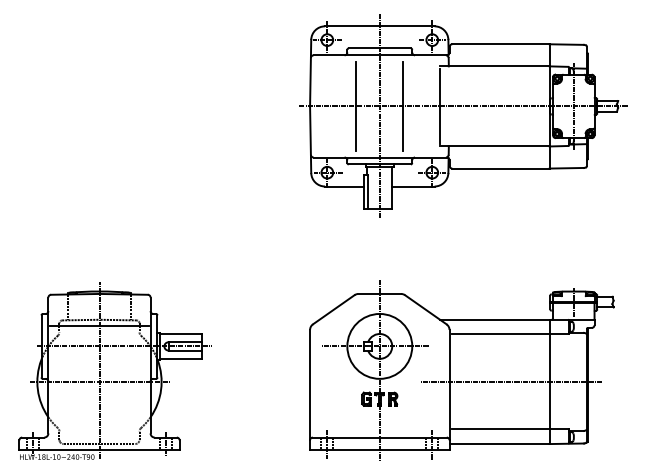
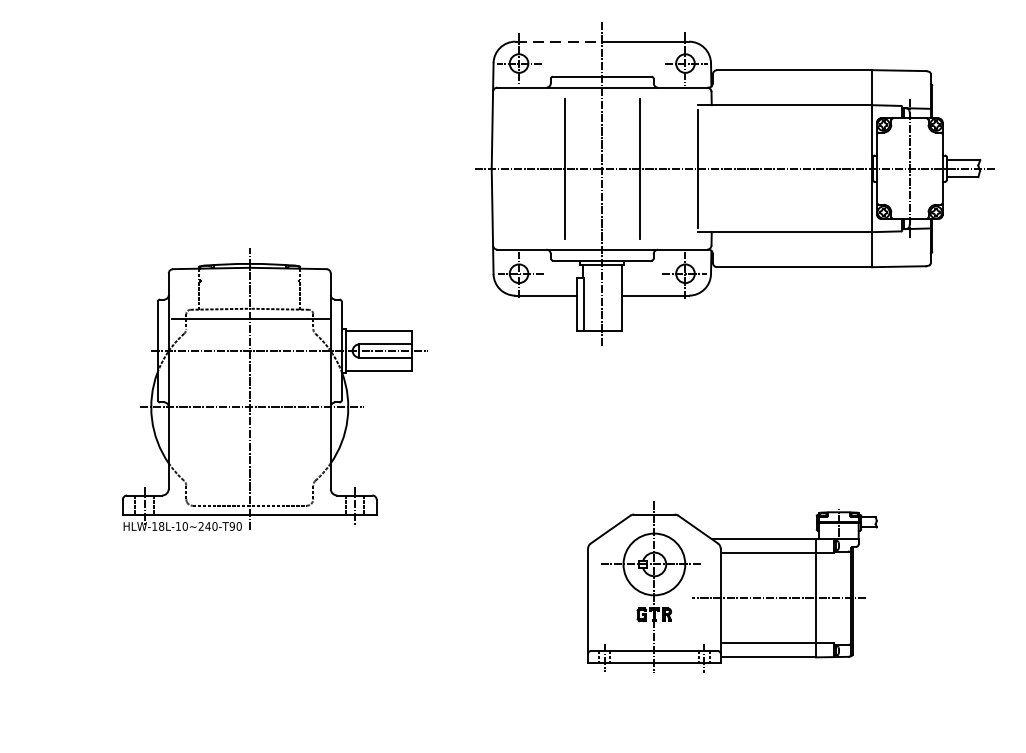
line: (352, 26) -> (558, 41), solid -> dashed
part: (114, 370) -> (273, 389), moved
part: (461, 370) -> (731, 587), size x0.6

